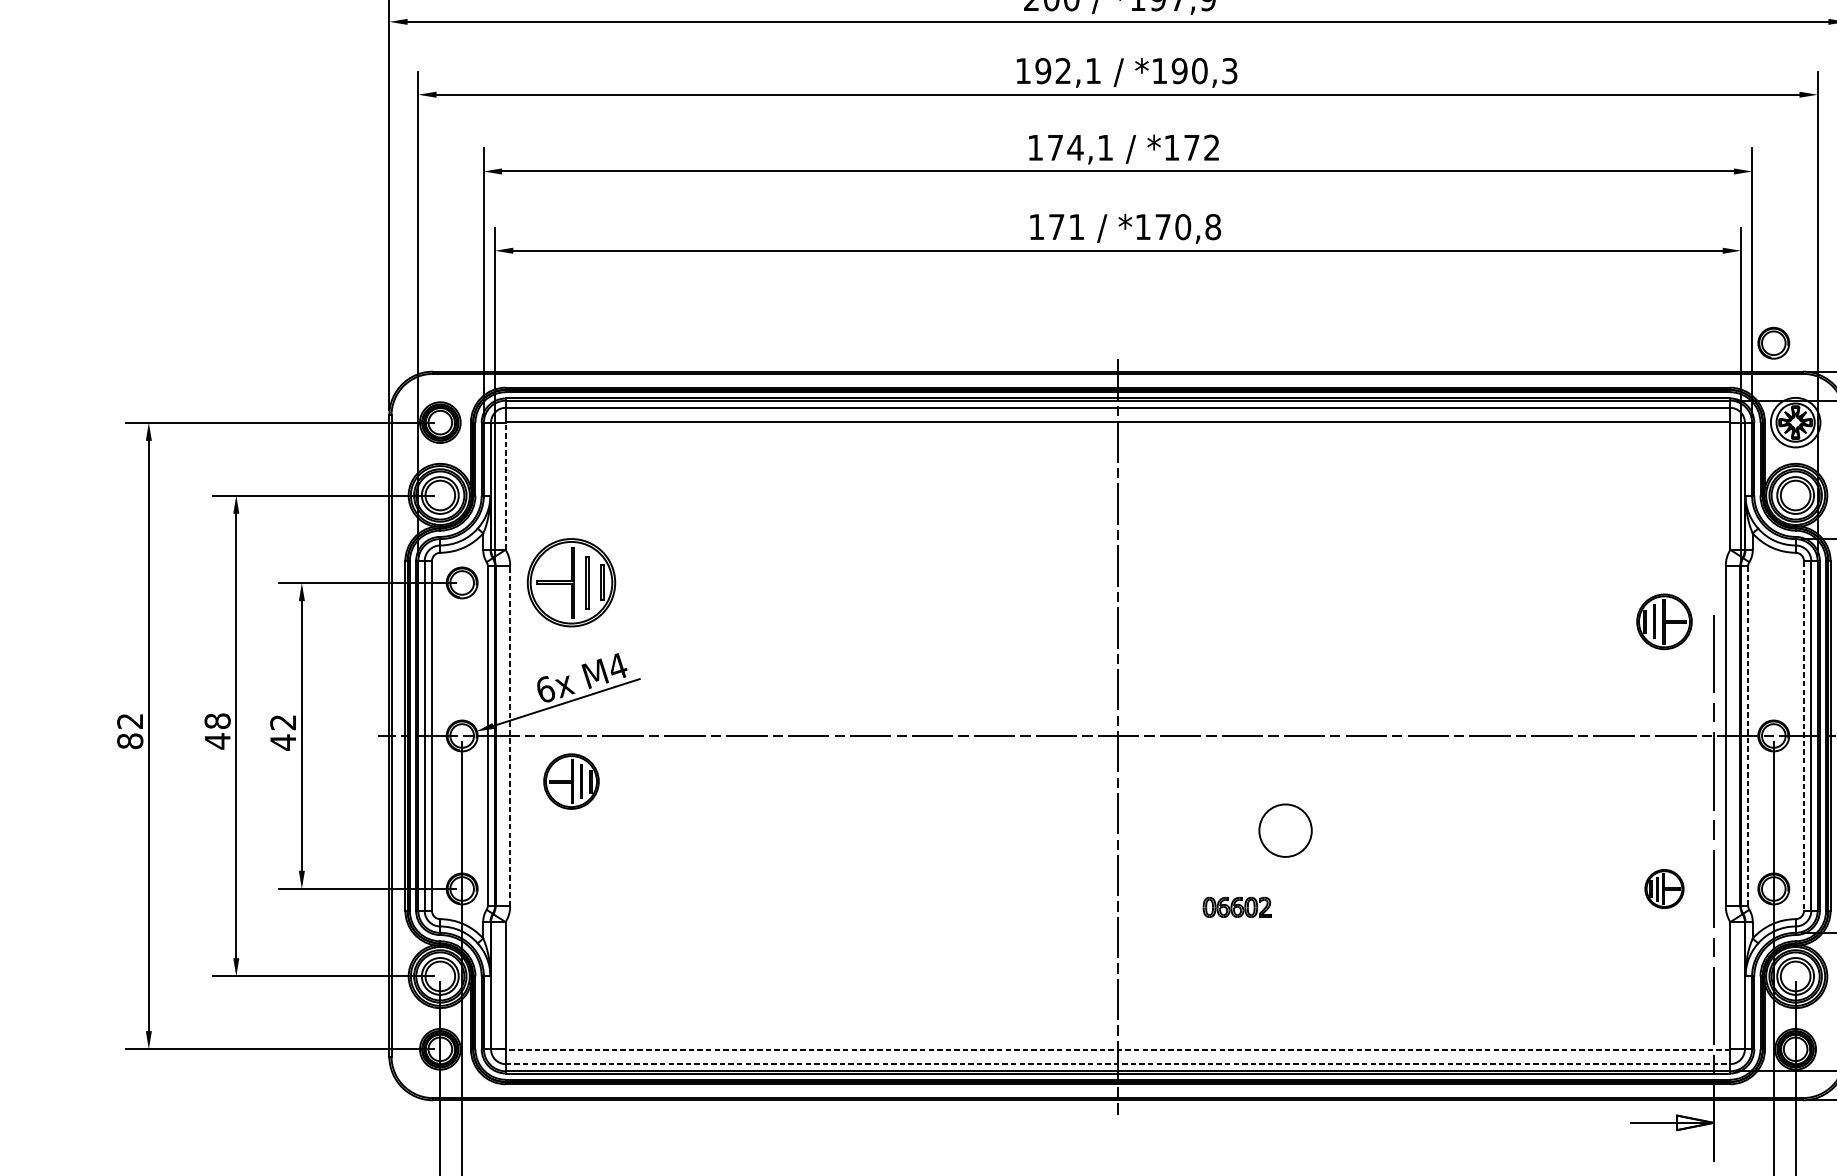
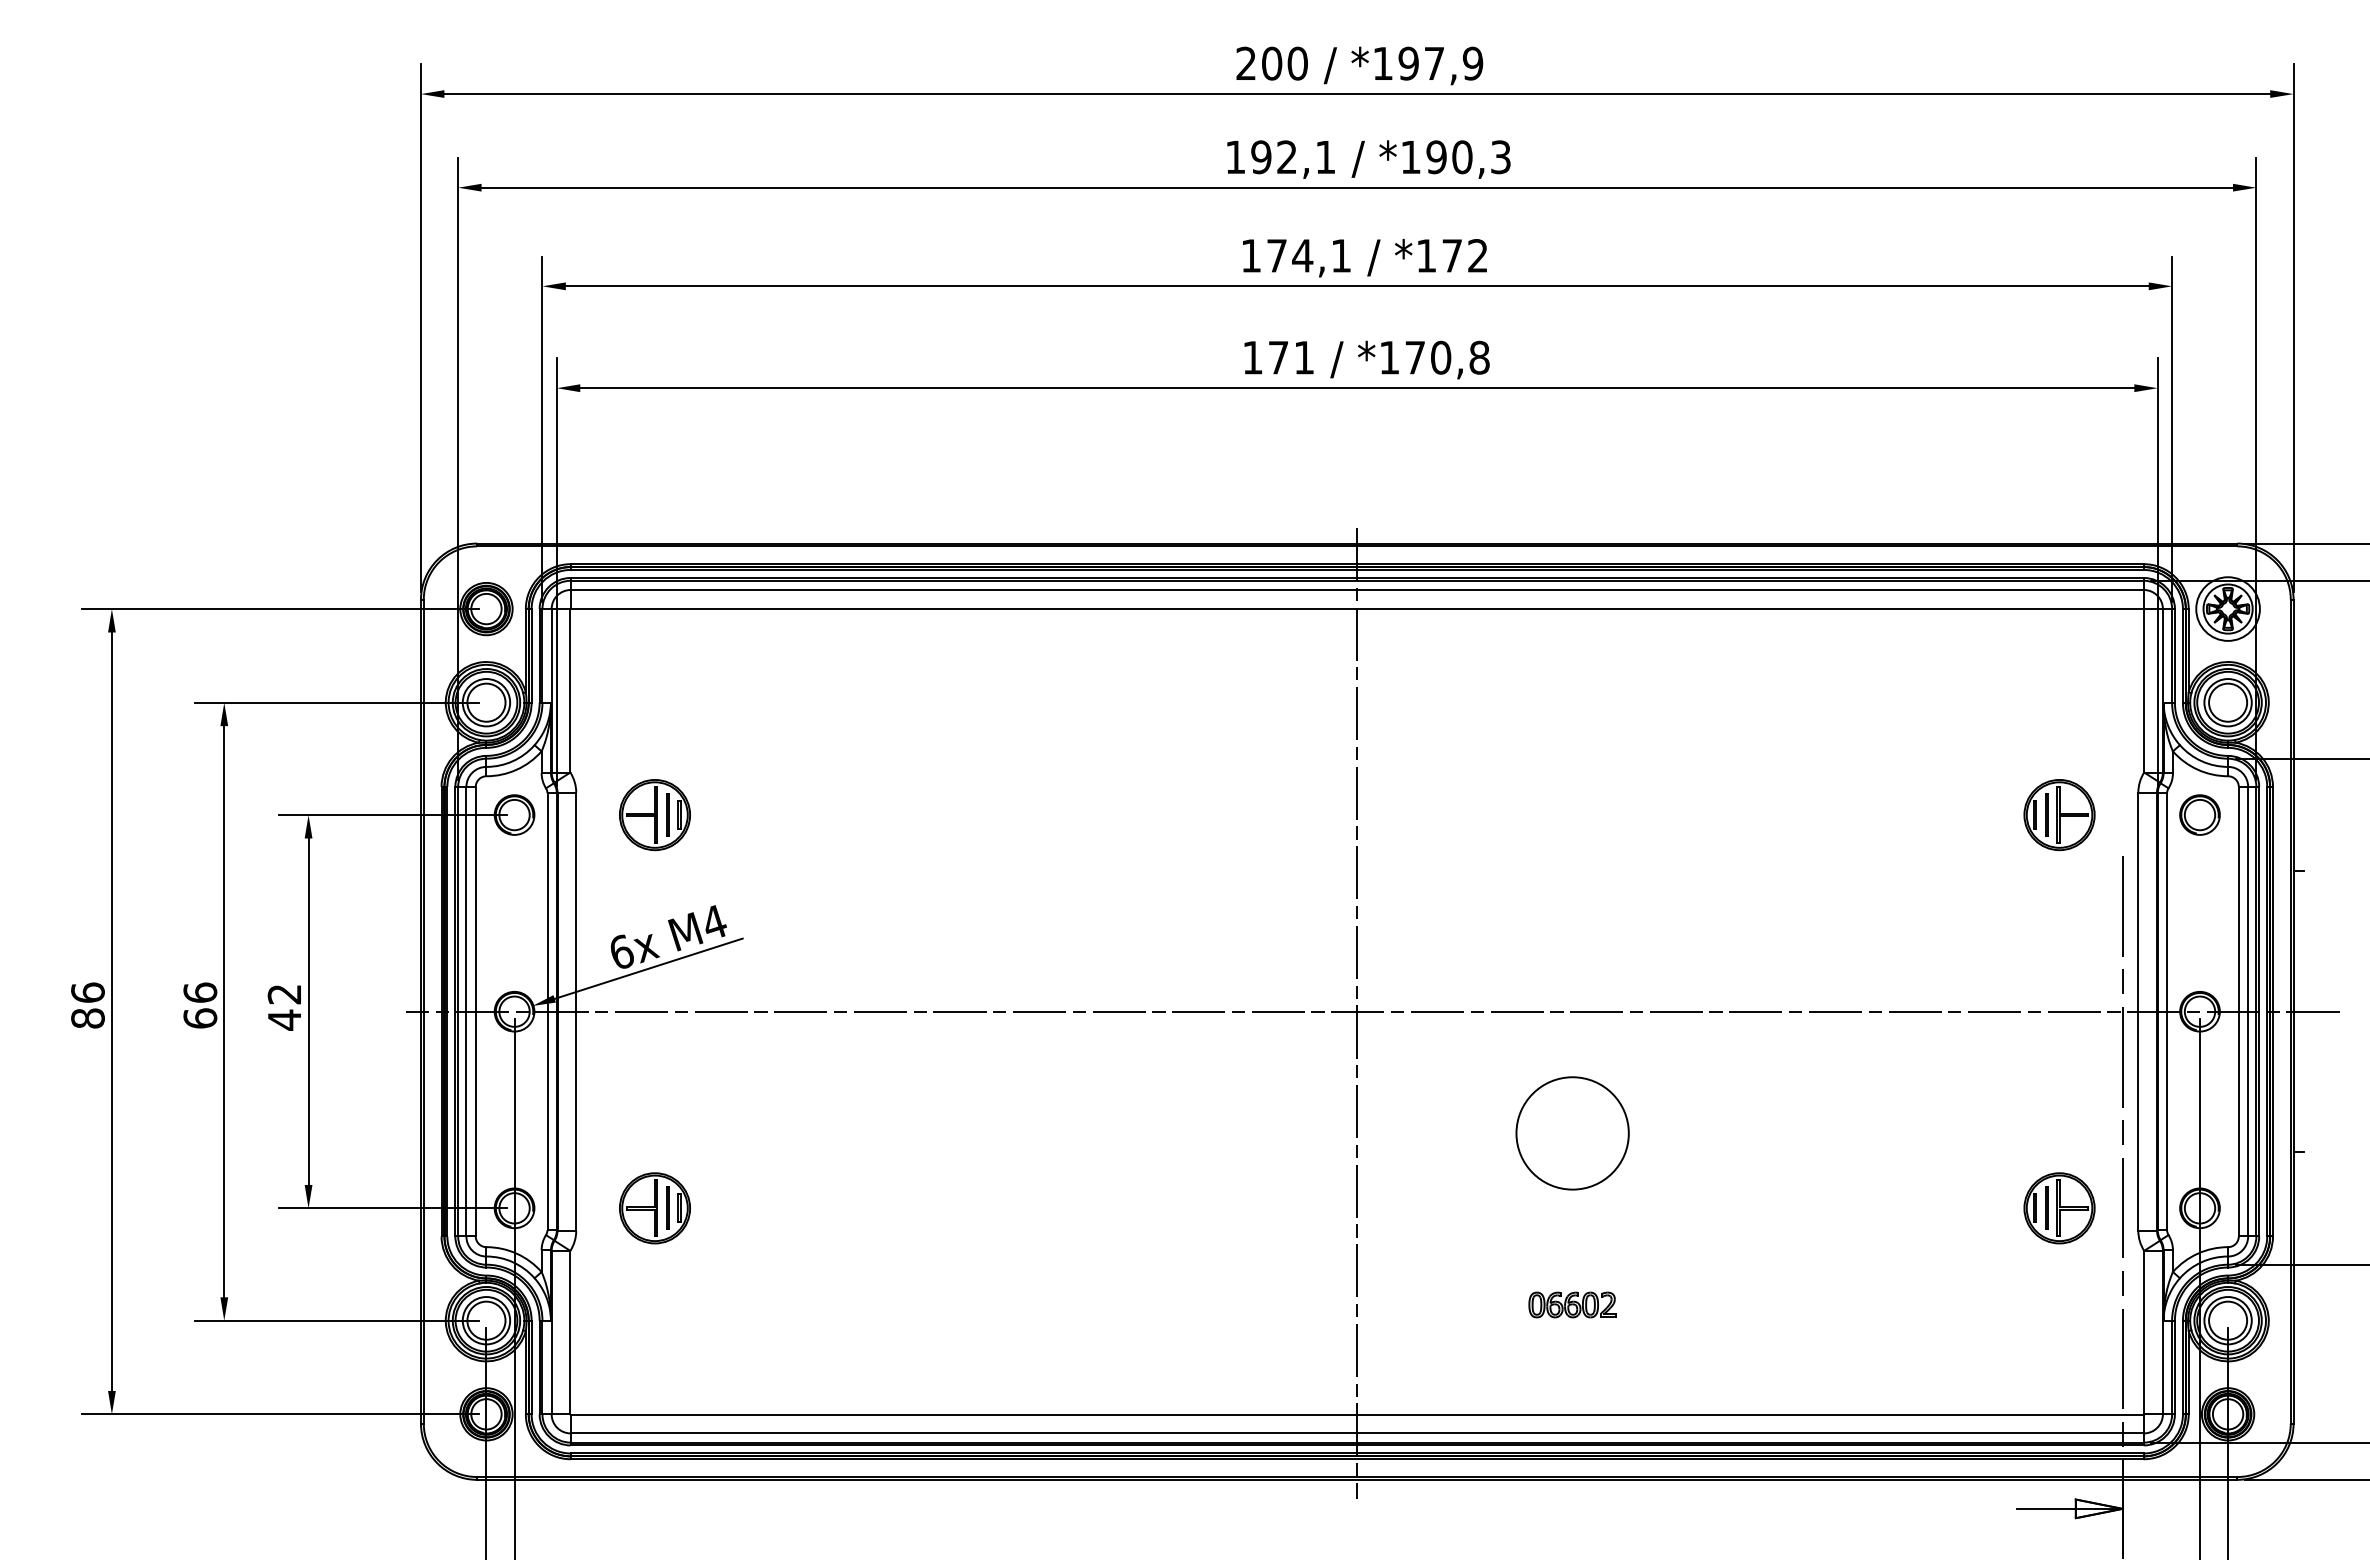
part: (1773, 342) -> (2199, 814), moved
line: (505, 486) -> (570, 690), dashed -> solid
part: (571, 583) -> (654, 815), size x0.62
part: (1664, 622) -> (2059, 815), moved
text: (129, 721) -> (87, 992), 82 -> 86
text: (217, 731) -> (200, 1005), 48 -> 66
line: (510, 735) -> (576, 1011), dashed -> solid
line: (1748, 735) -> (2167, 1011), dashed -> solid
line: (1803, 735) -> (2238, 1011), dashed -> solid
part: (571, 781) -> (654, 1208), moved
circle: (1285, 830) -> (1572, 1133), size x1.67
part: (1664, 889) -> (2059, 1208), size x1.43
part: (1237, 907) -> (1572, 1304), moved
line: (1118, 1049) -> (1357, 1414), dashed -> solid
line: (1118, 1064) -> (1357, 1433), dashed -> solid

